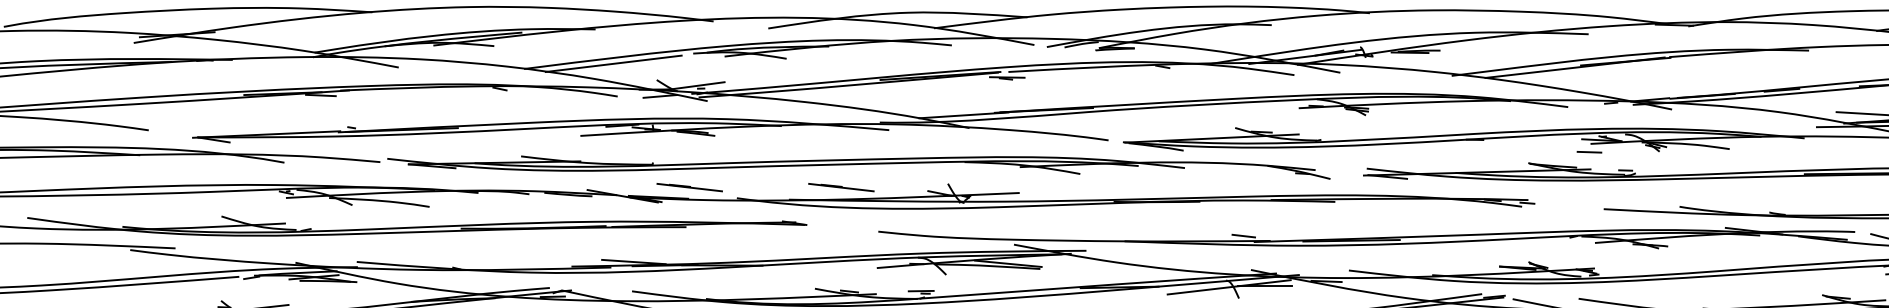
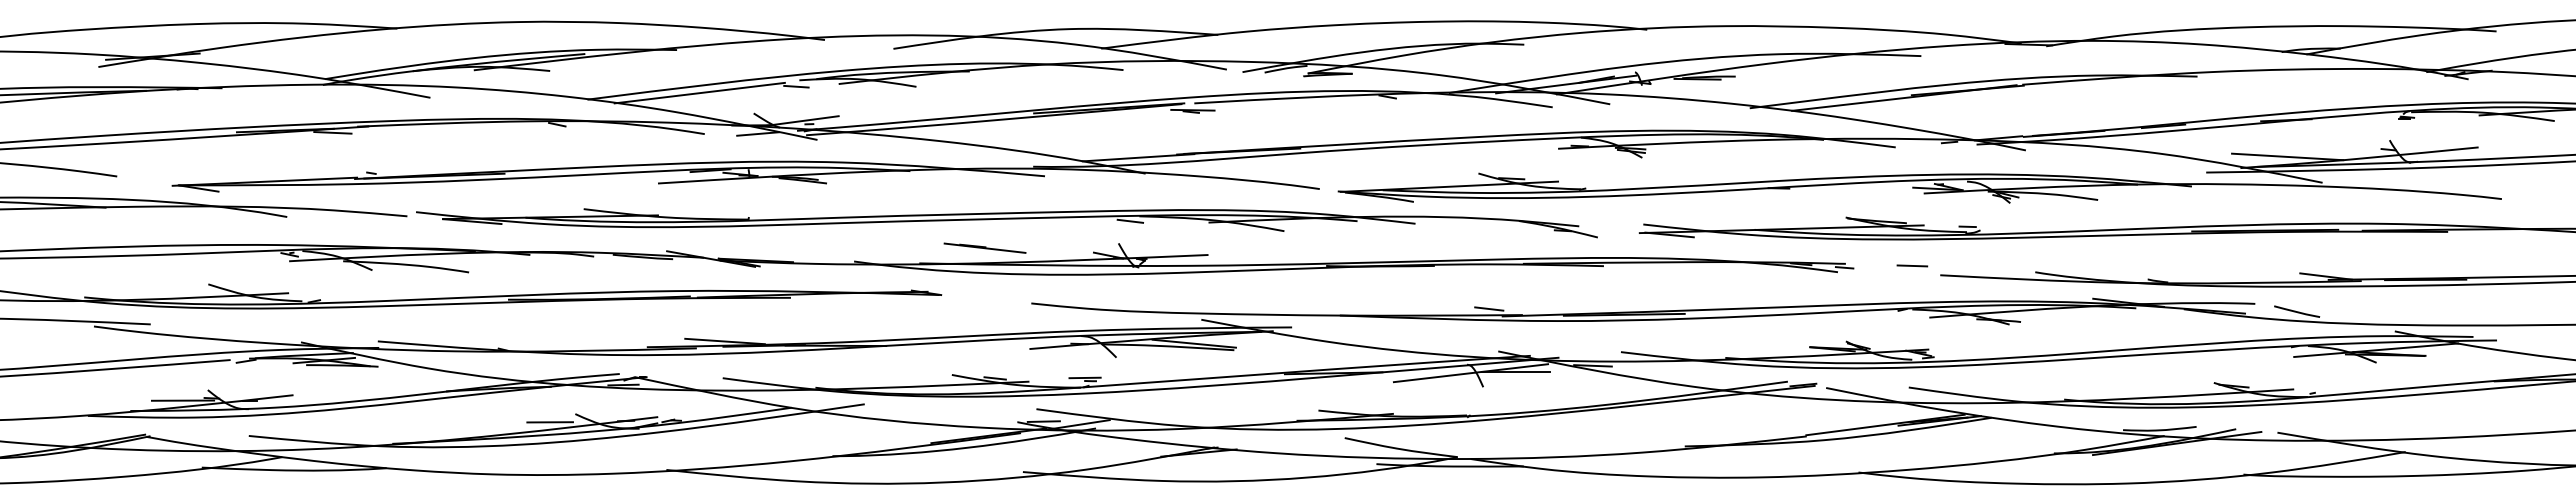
line: (690, 58) -> (796, 86), added
line: (1589, 151) -> (1912, 265), moved
line: (957, 165) -> (1130, 220), added
line: (689, 187) -> (794, 247), removed

